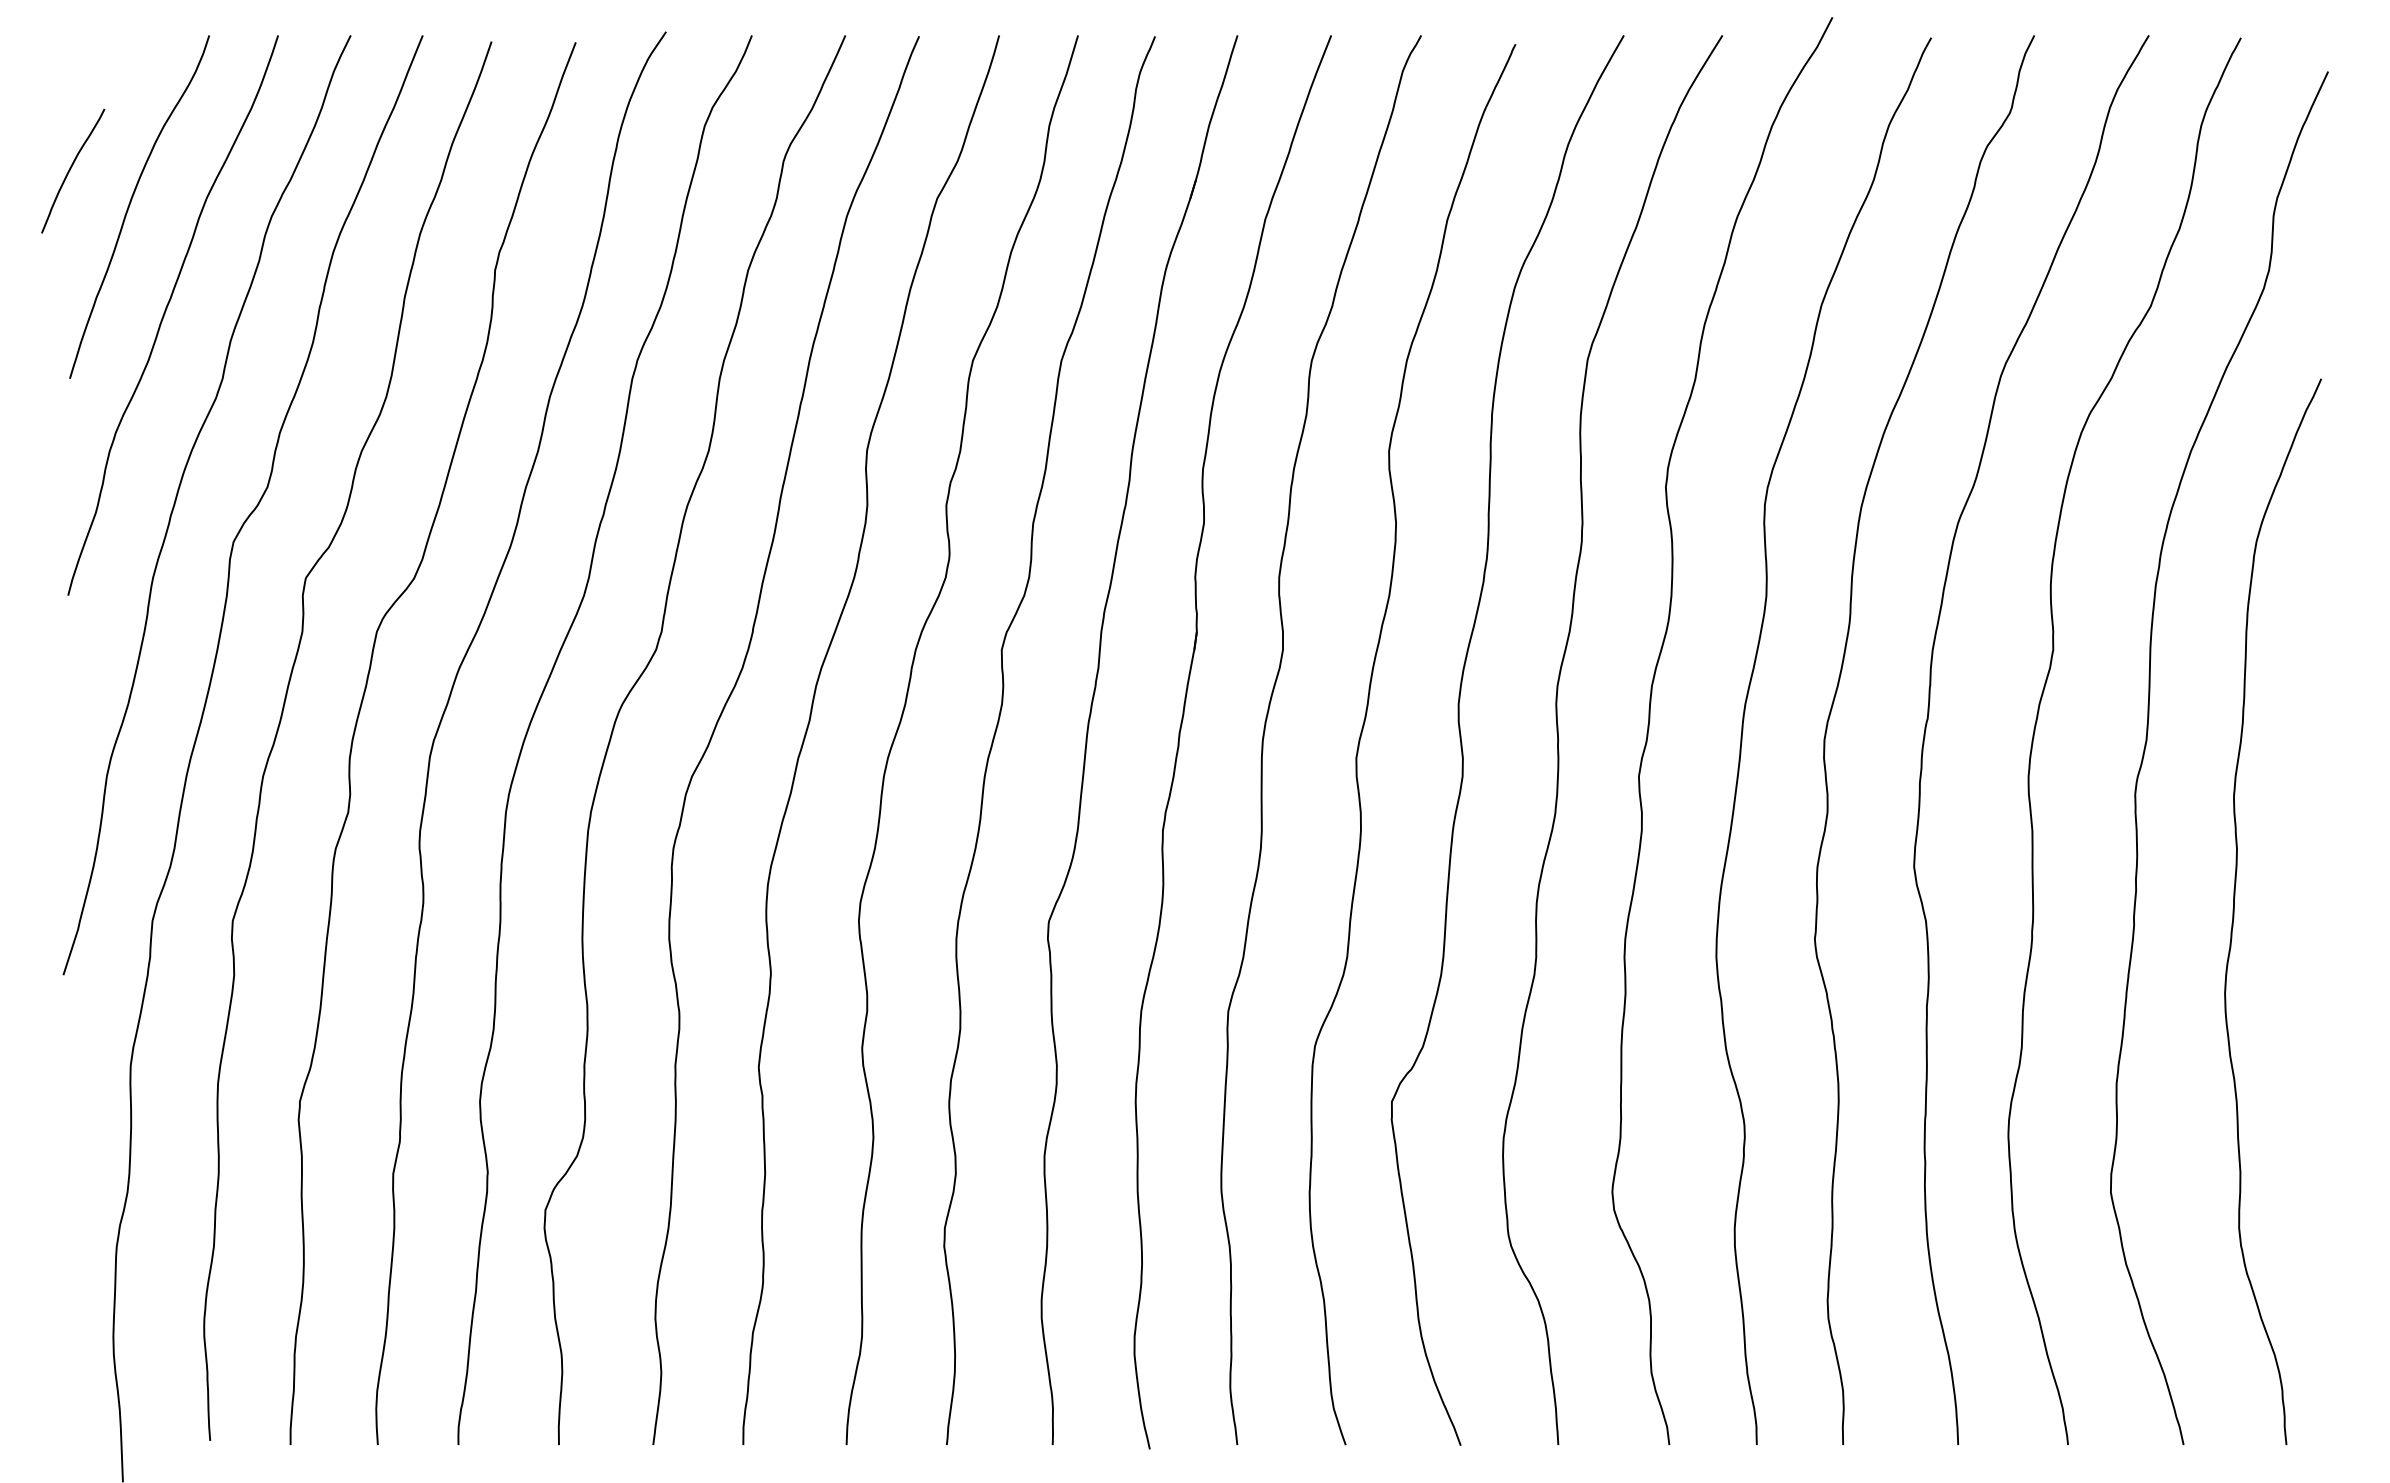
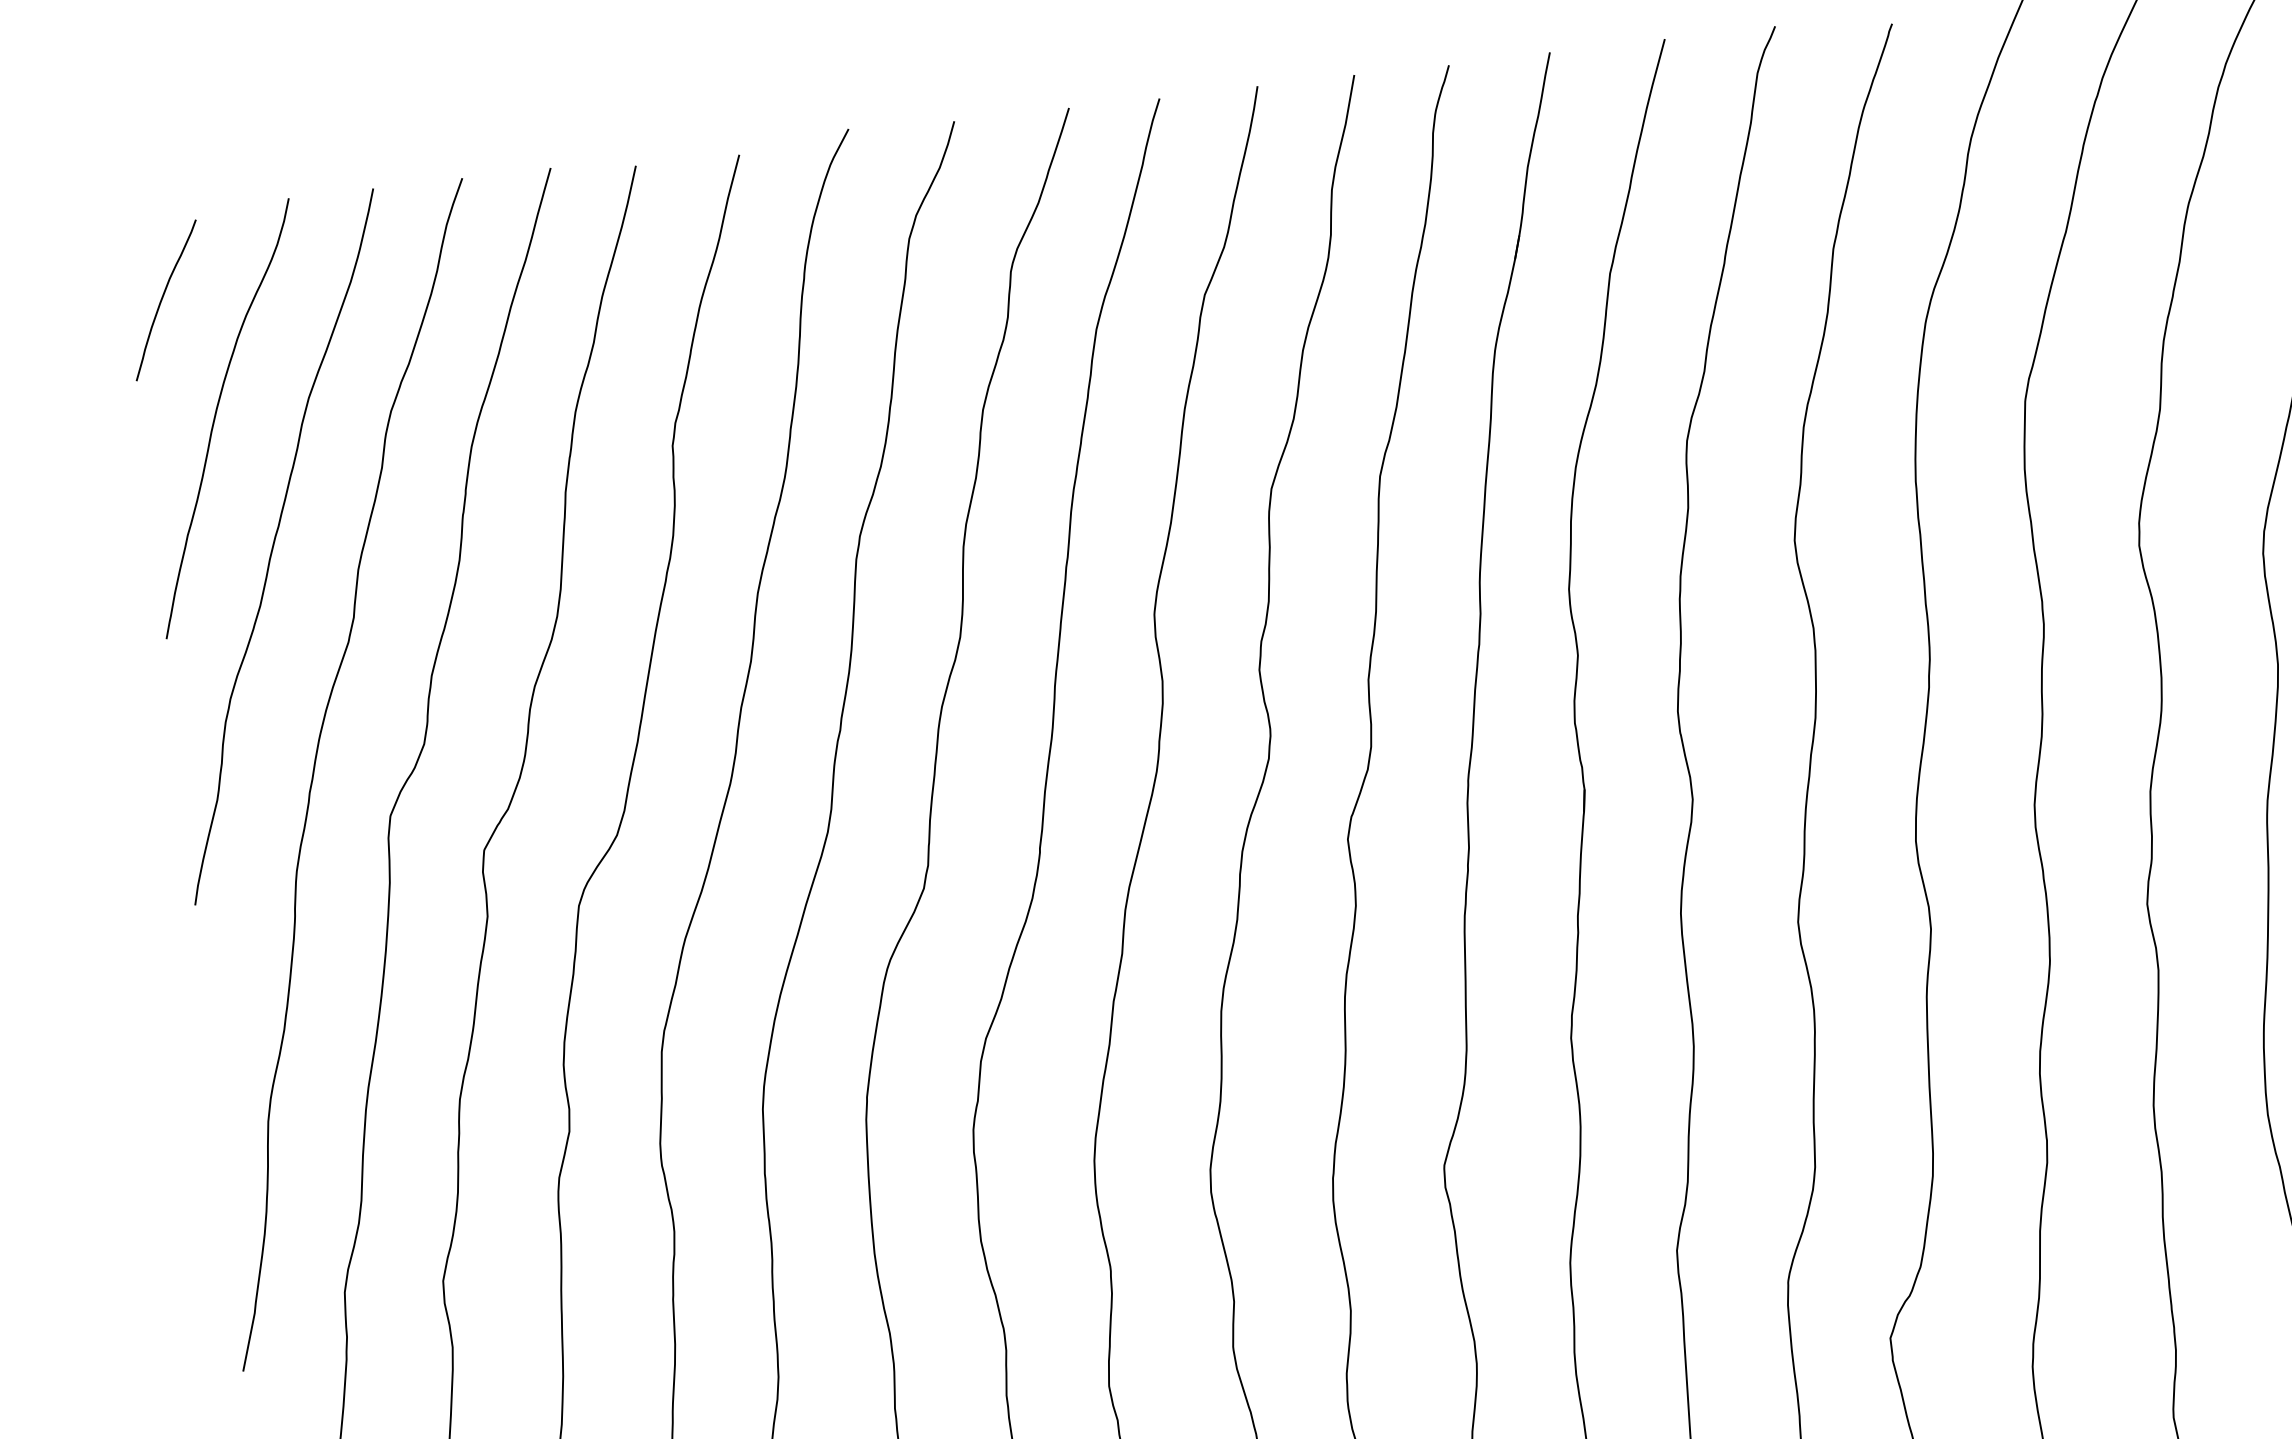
curve: (71, 168) -> (163, 297), moved

